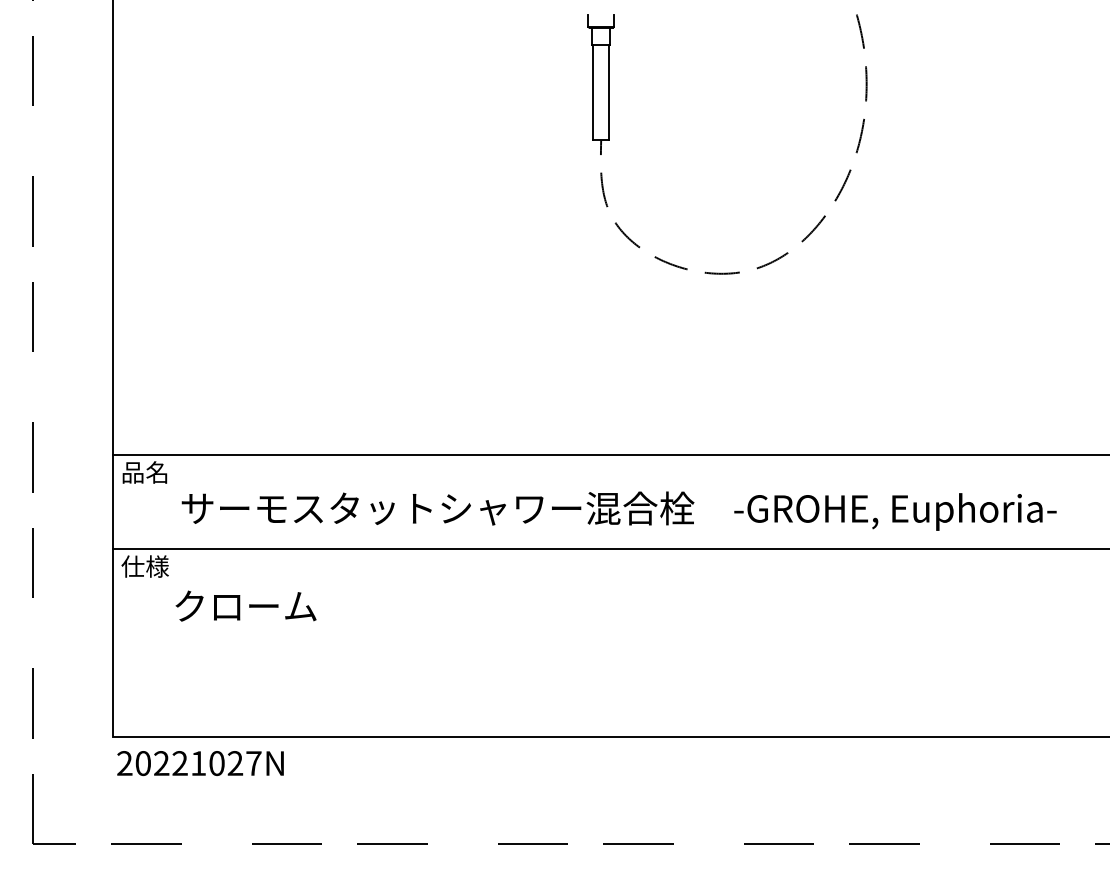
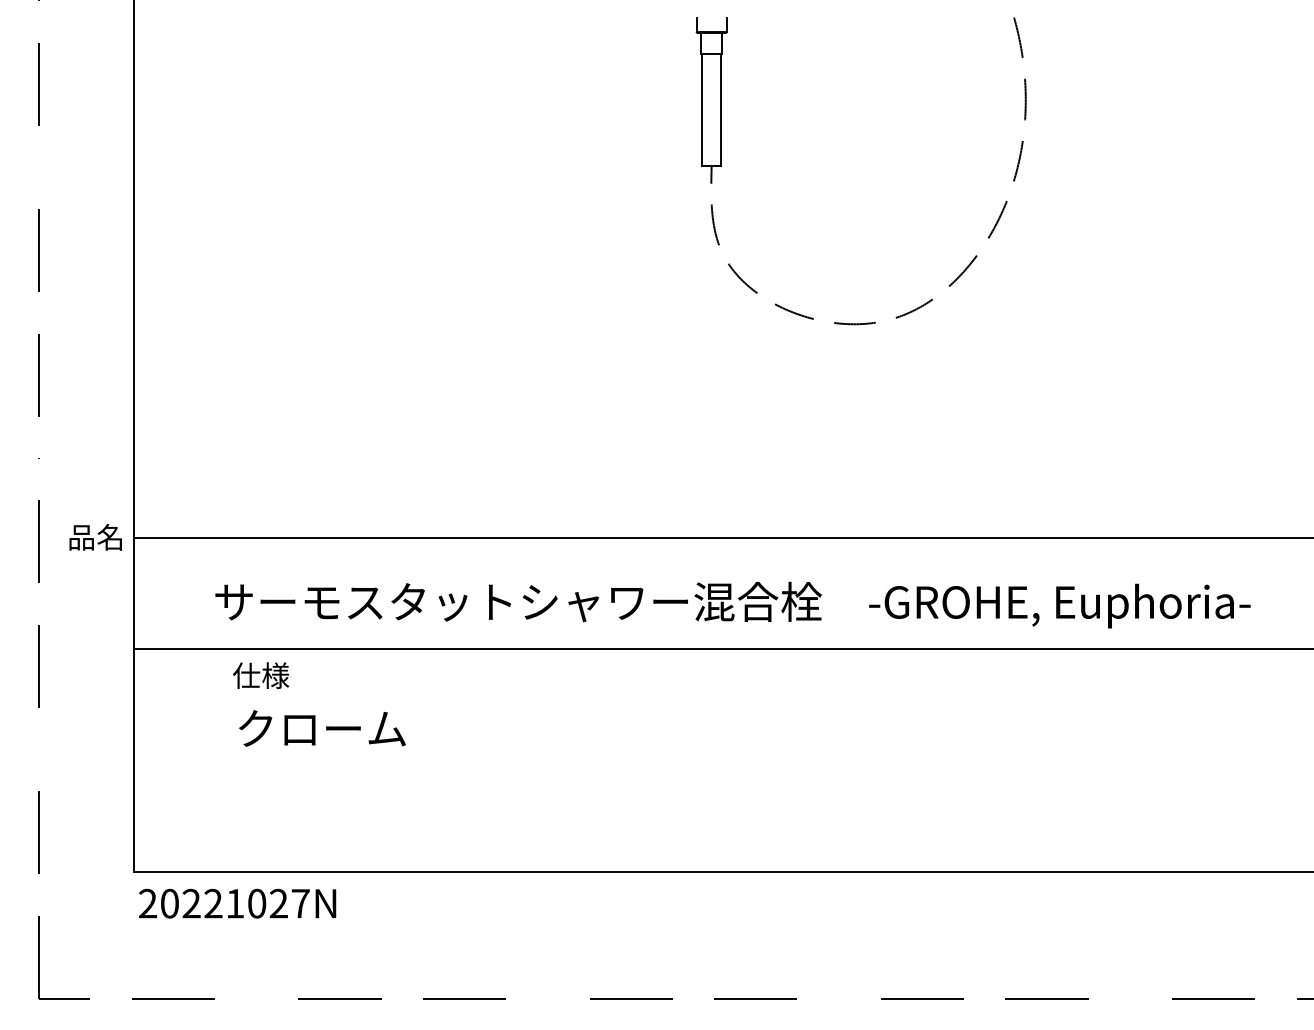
text: (144, 472) -> (95, 537), moved
text: (145, 566) -> (261, 675), moved
text: (246, 606) -> (322, 728), moved

